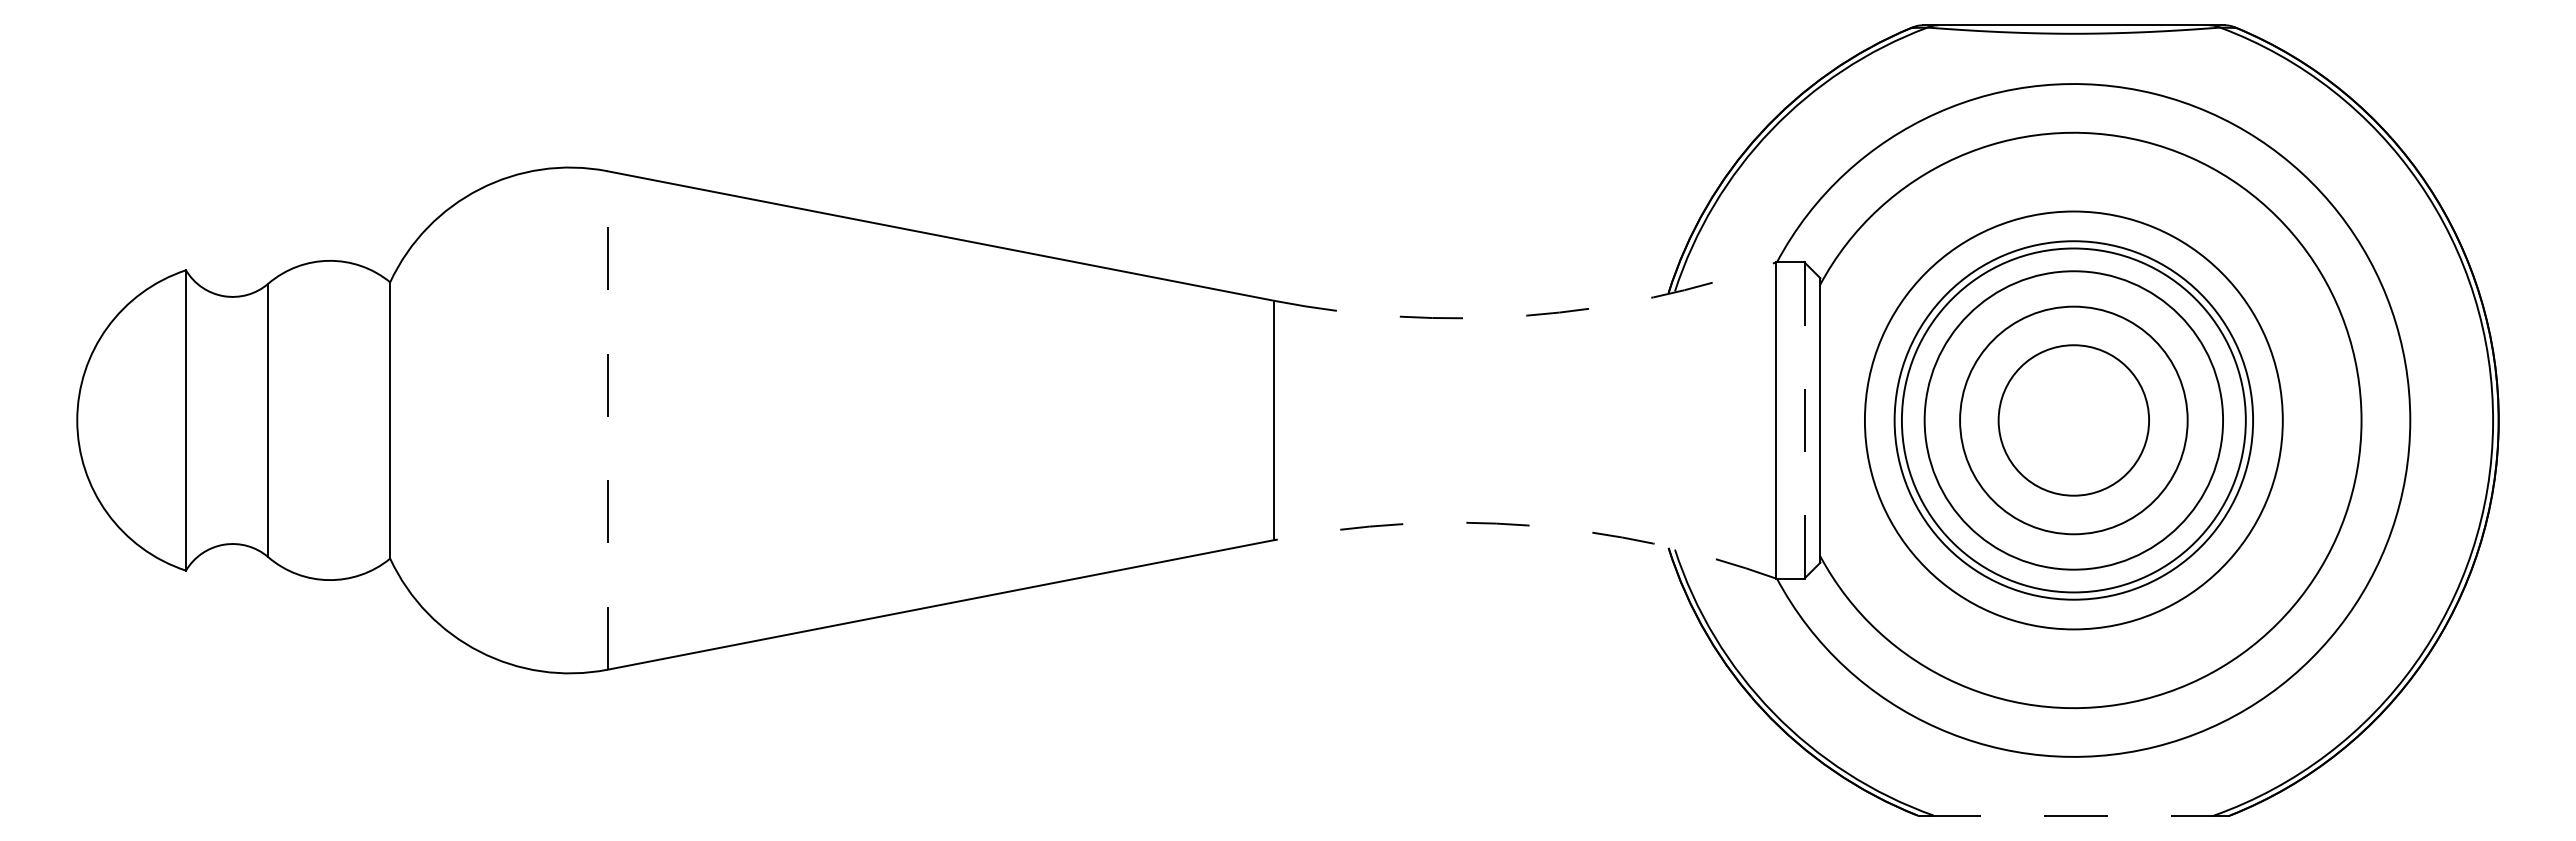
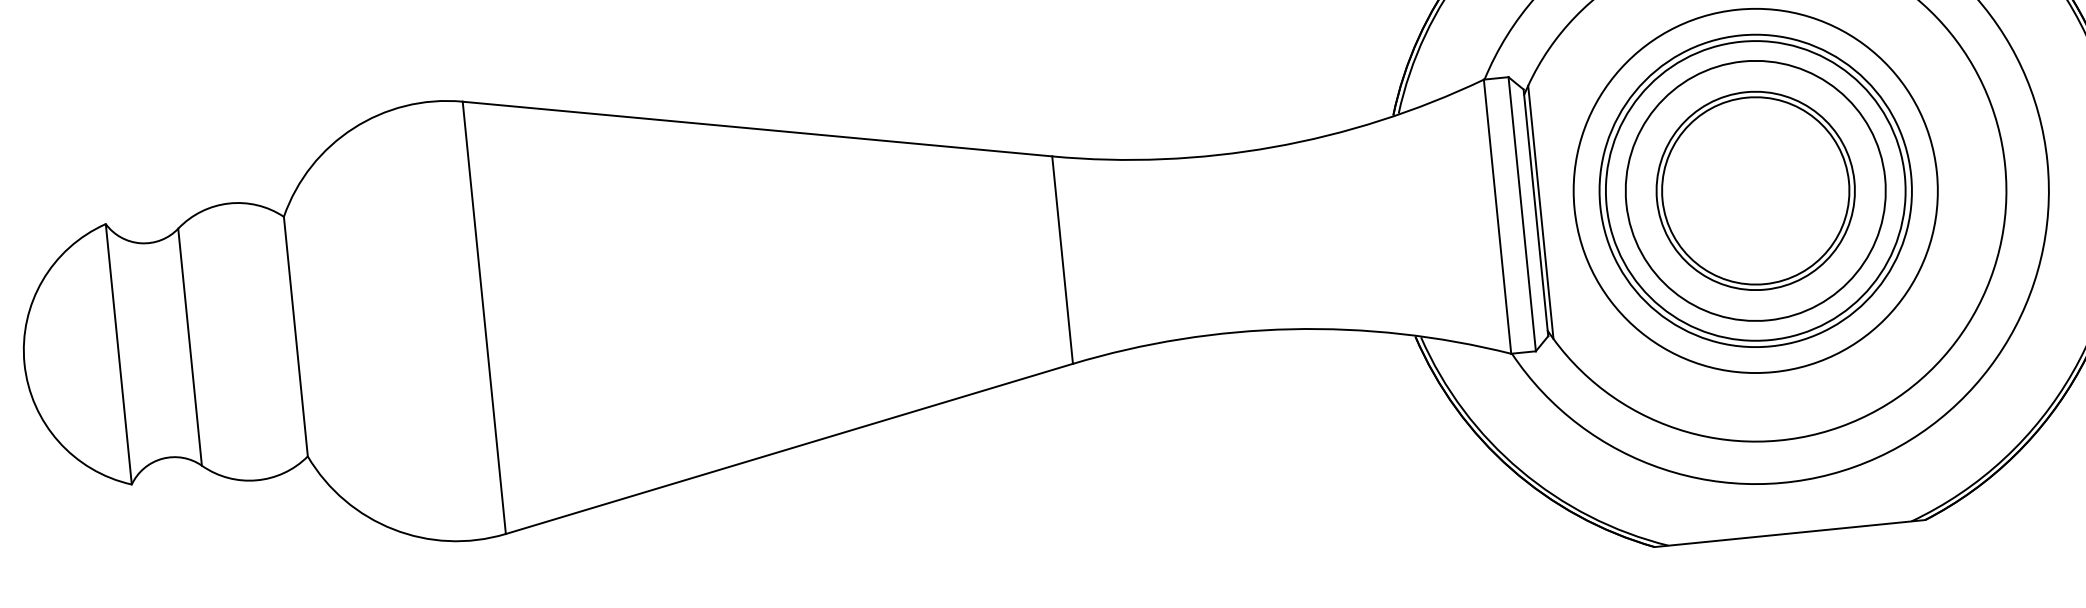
arc: (1527, 315) -> (1272, 147), dashed -> solid
line: (1804, 419) -> (1522, 213), dashed -> solid
line: (607, 420) -> (484, 317), dashed -> solid
line: (1826, 420) -> (1541, 212), added
circle: (2073, 420) -> (1755, 190), size x1.43
arc: (1527, 525) -> (1291, 329), dashed -> solid
line: (2074, 815) -> (1790, 533), dashed -> solid

